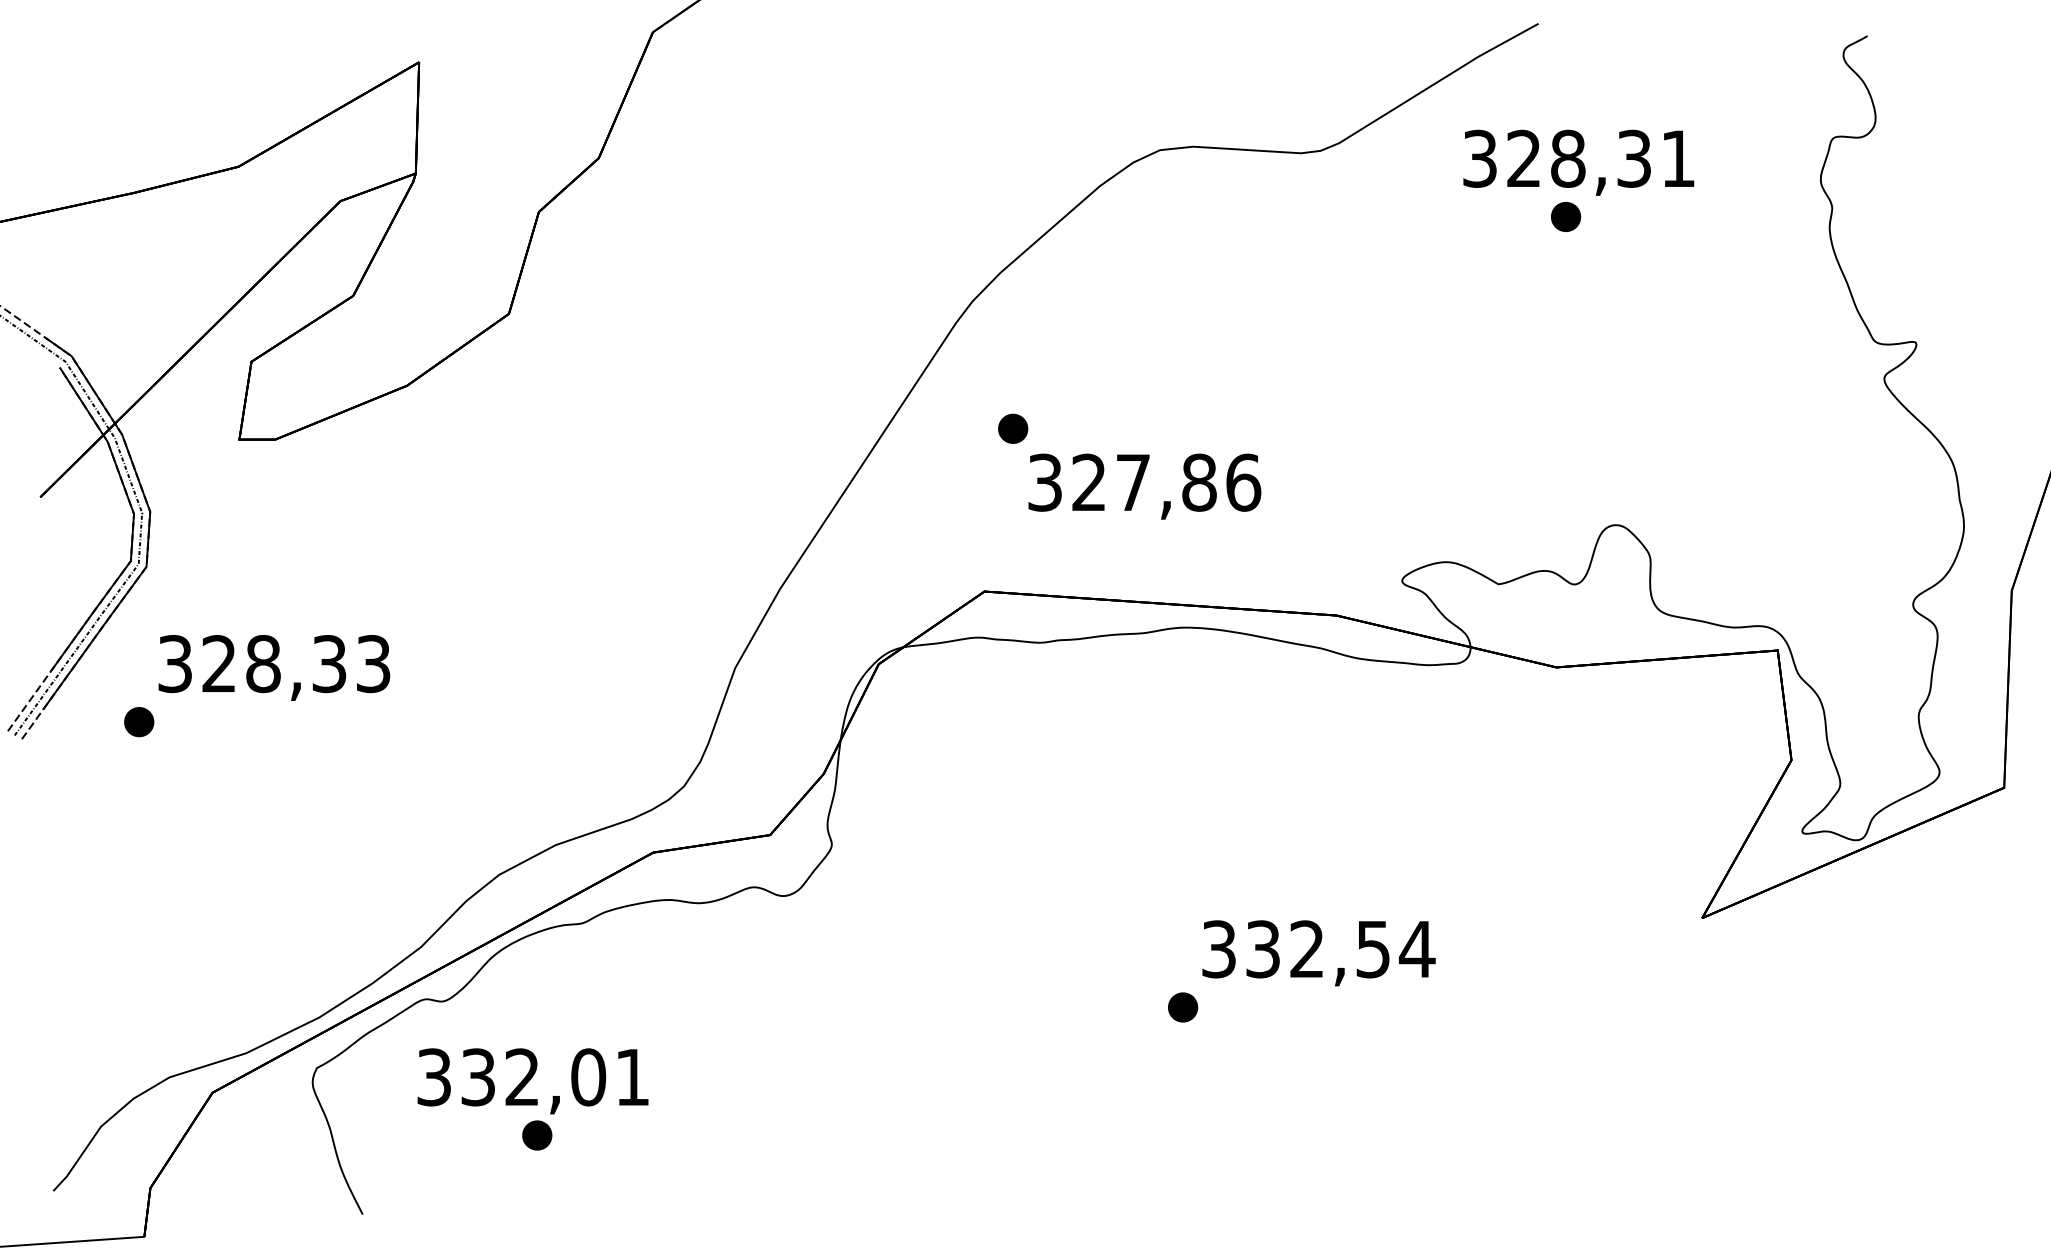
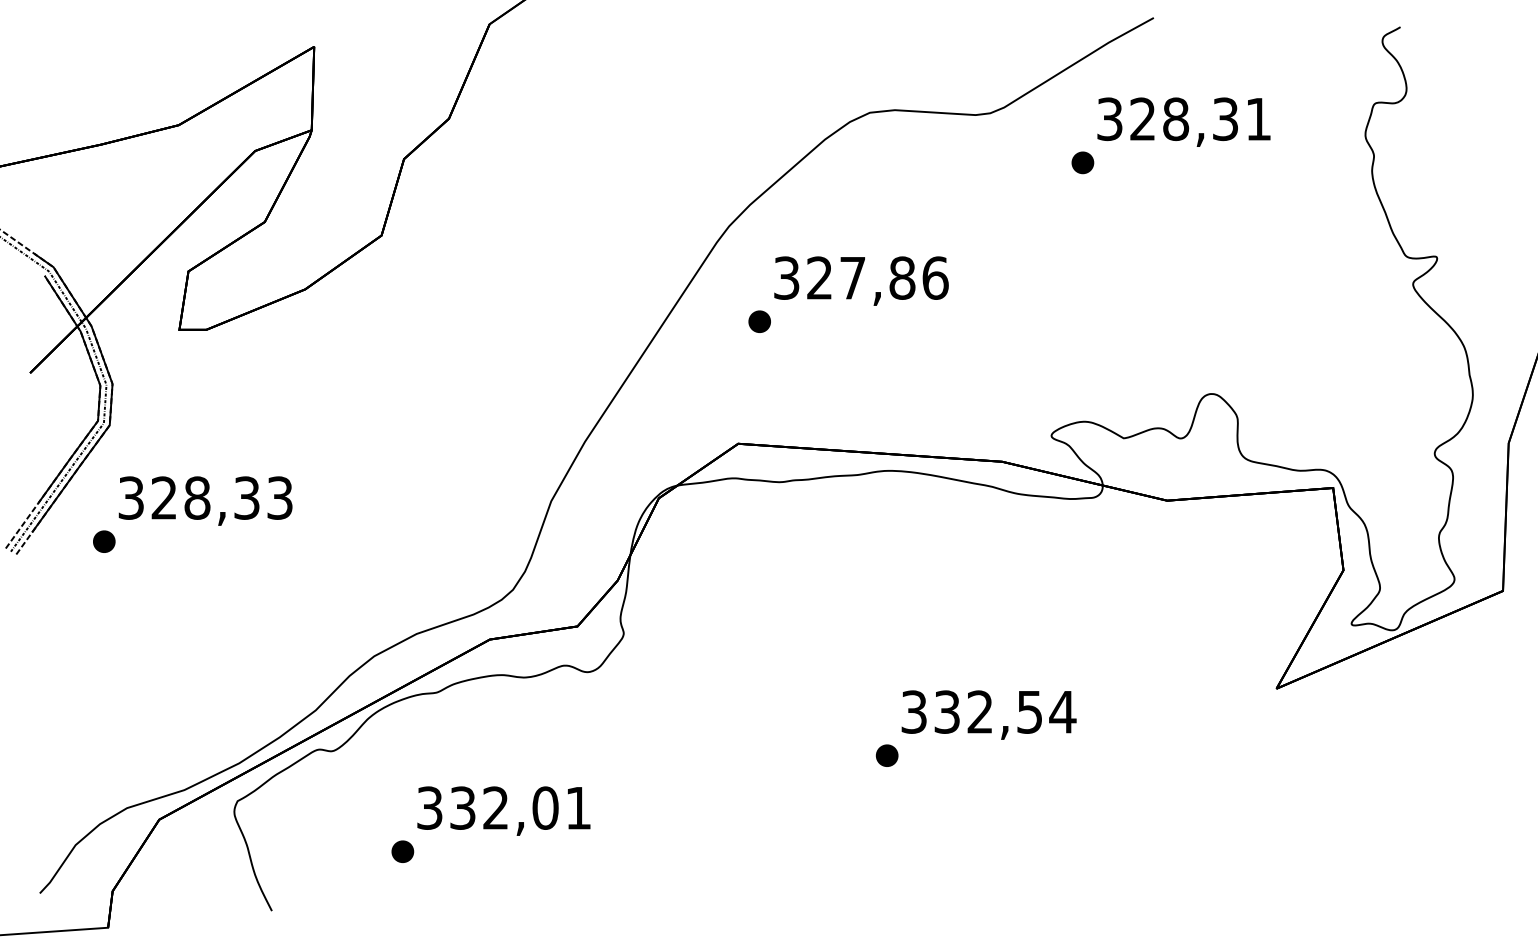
part: (1566, 216) -> (1083, 162), moved
text: (1144, 486) -> (861, 281), moved
text: (532, 1081) -> (503, 811), moved

